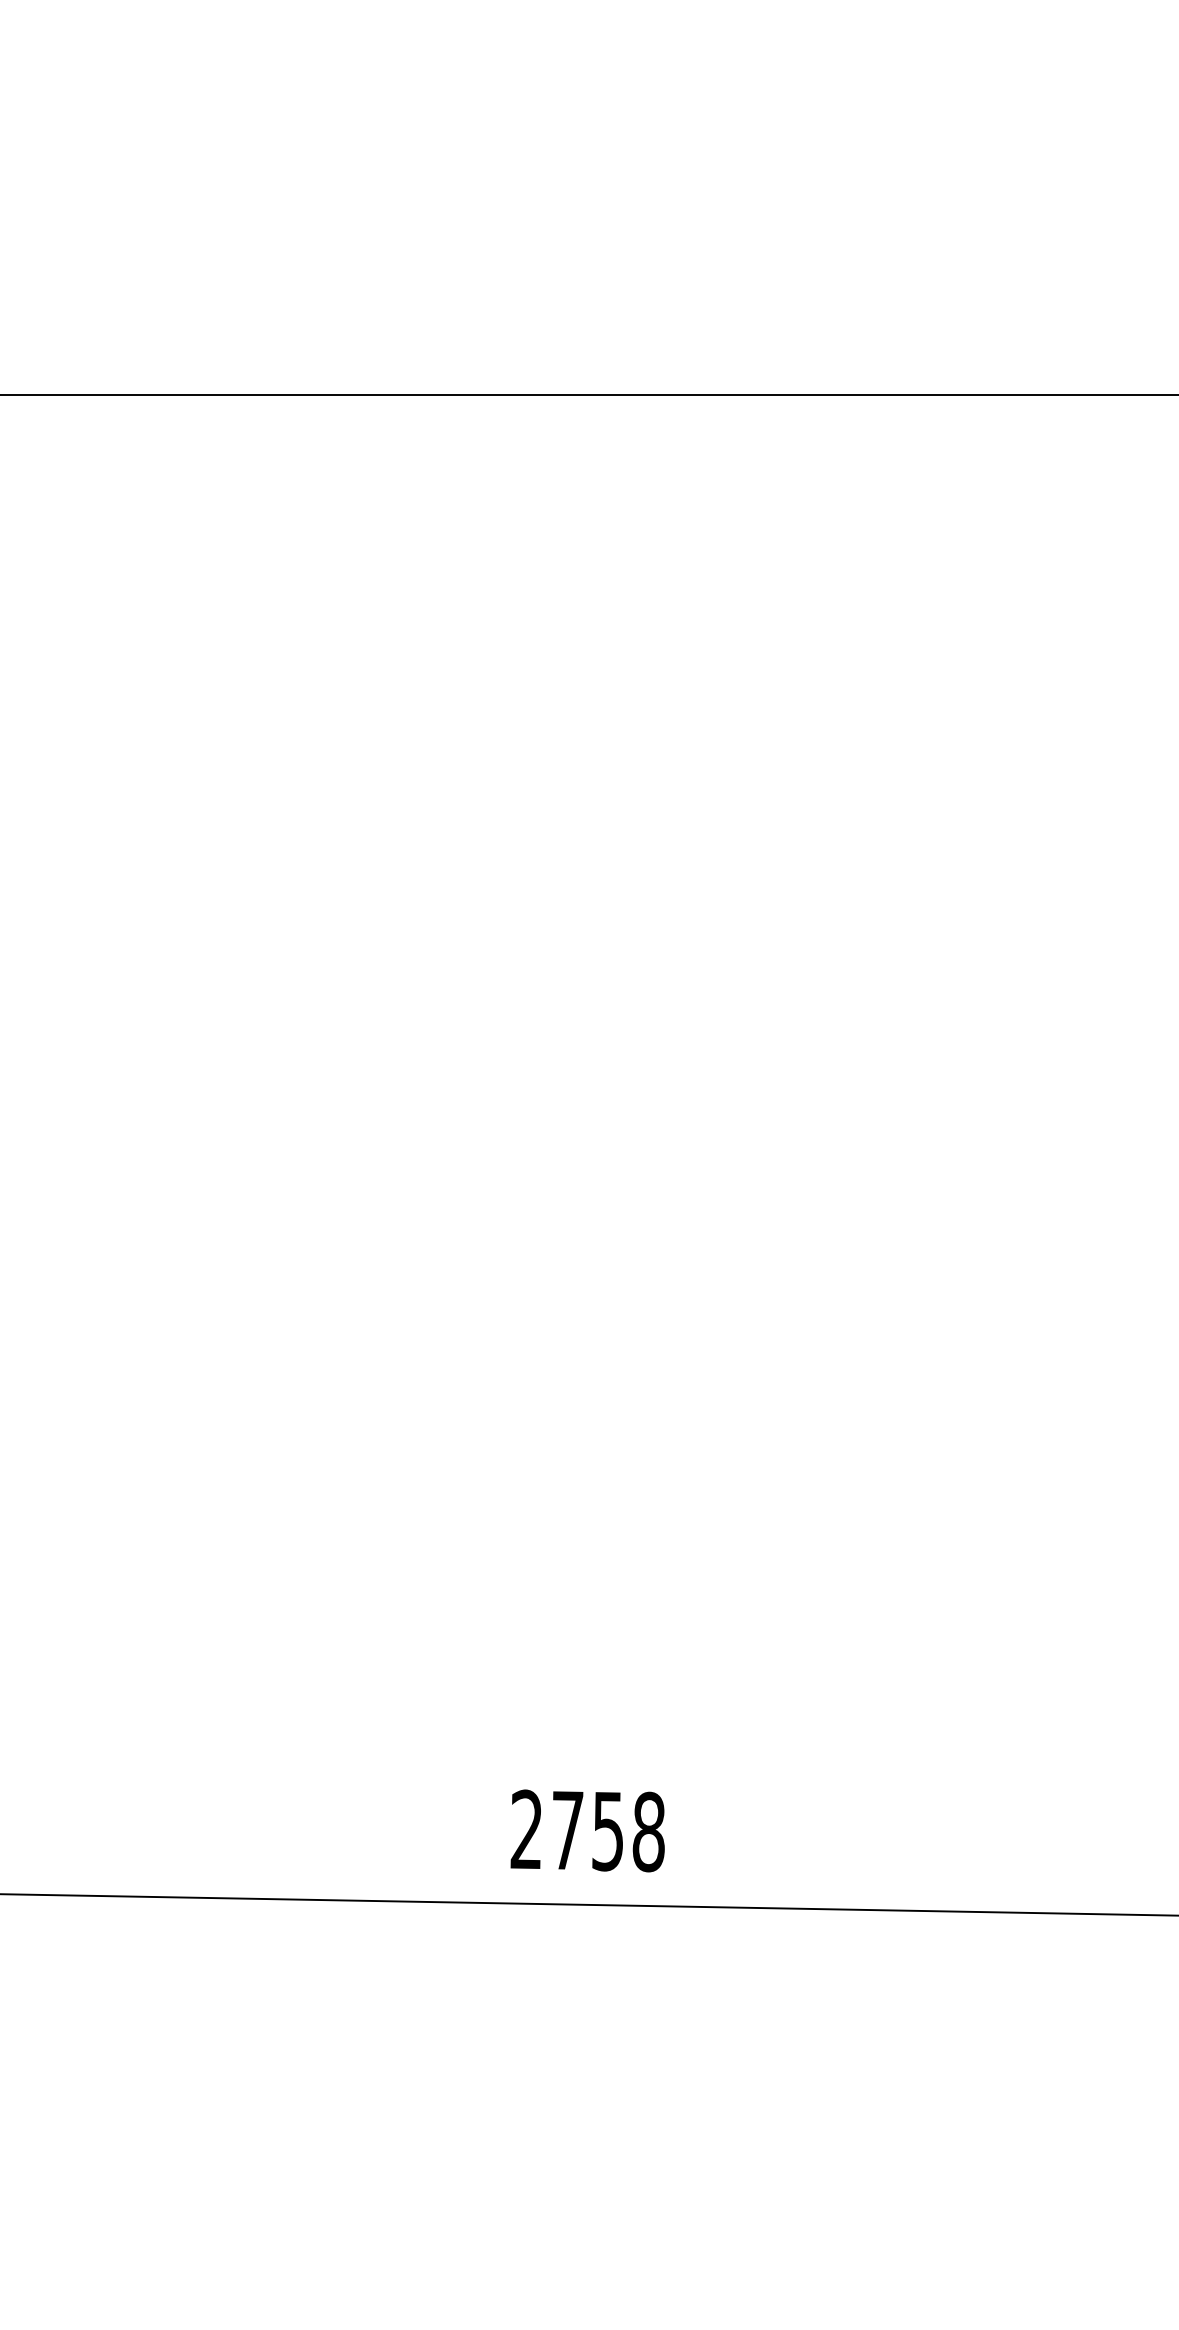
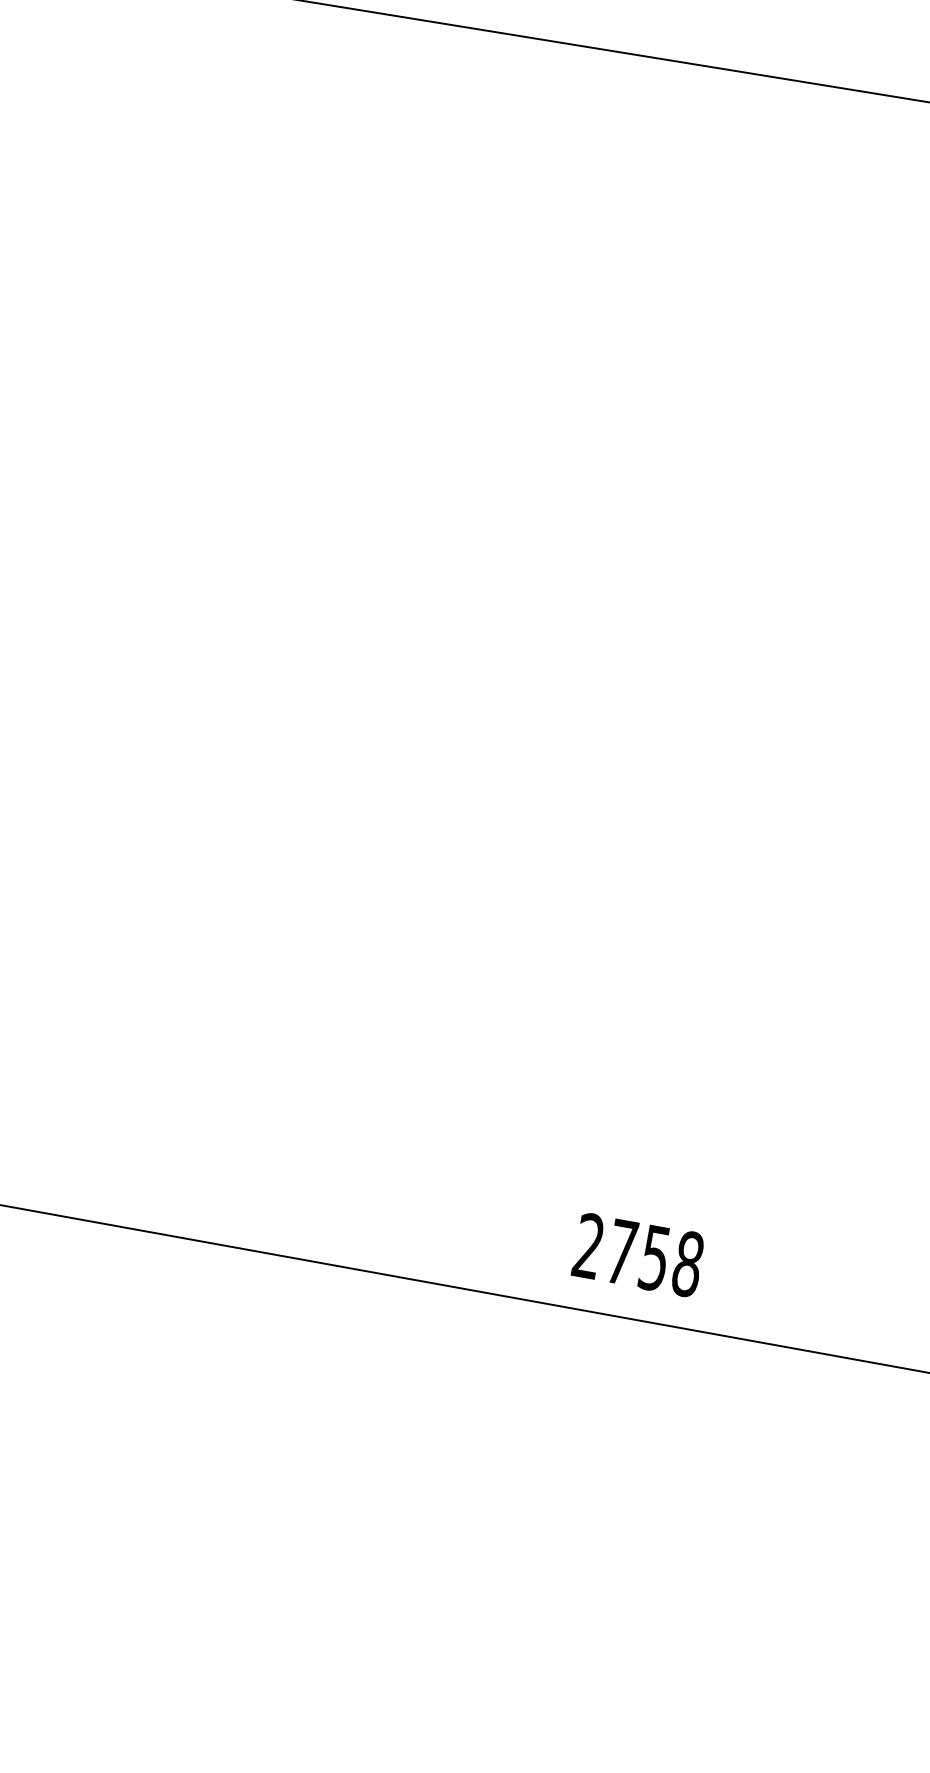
text: (587, 1830) -> (638, 1254), moved

